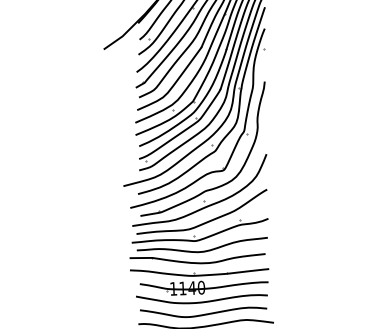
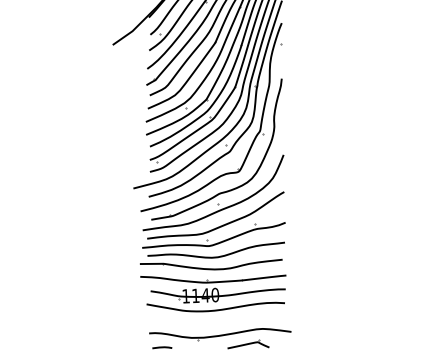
curve: (203, 313) -> (217, 322), removed

